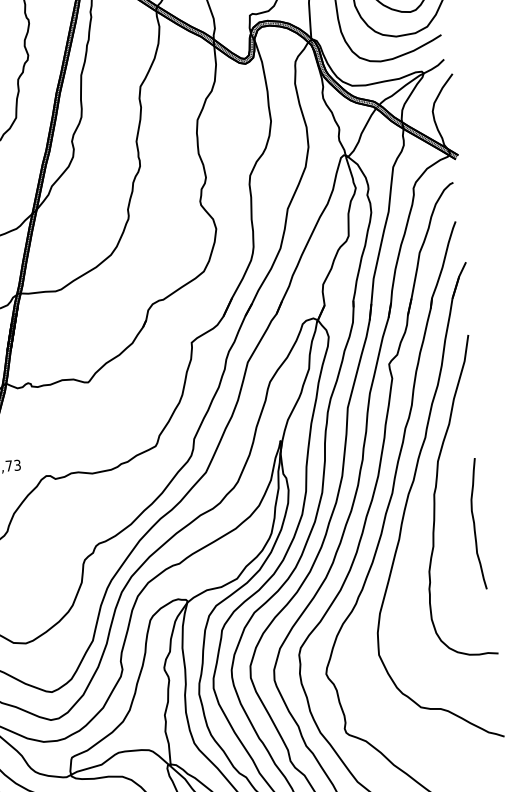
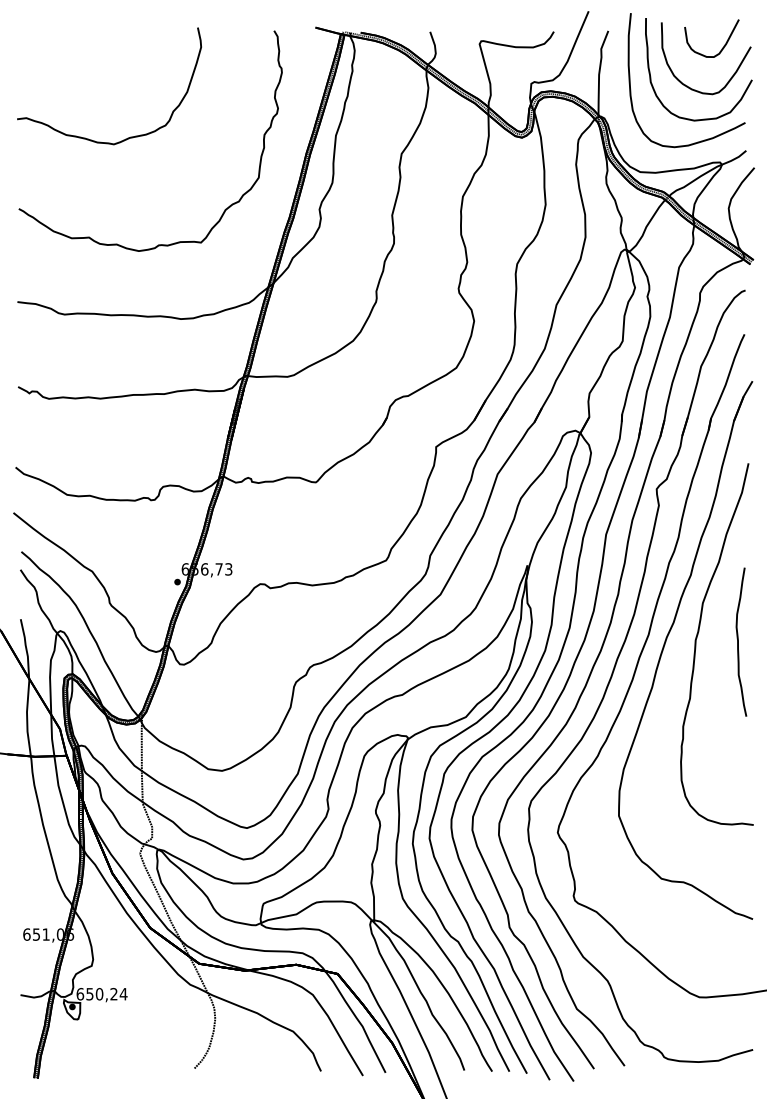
curve: (474, 523) -> (738, 641), moved

